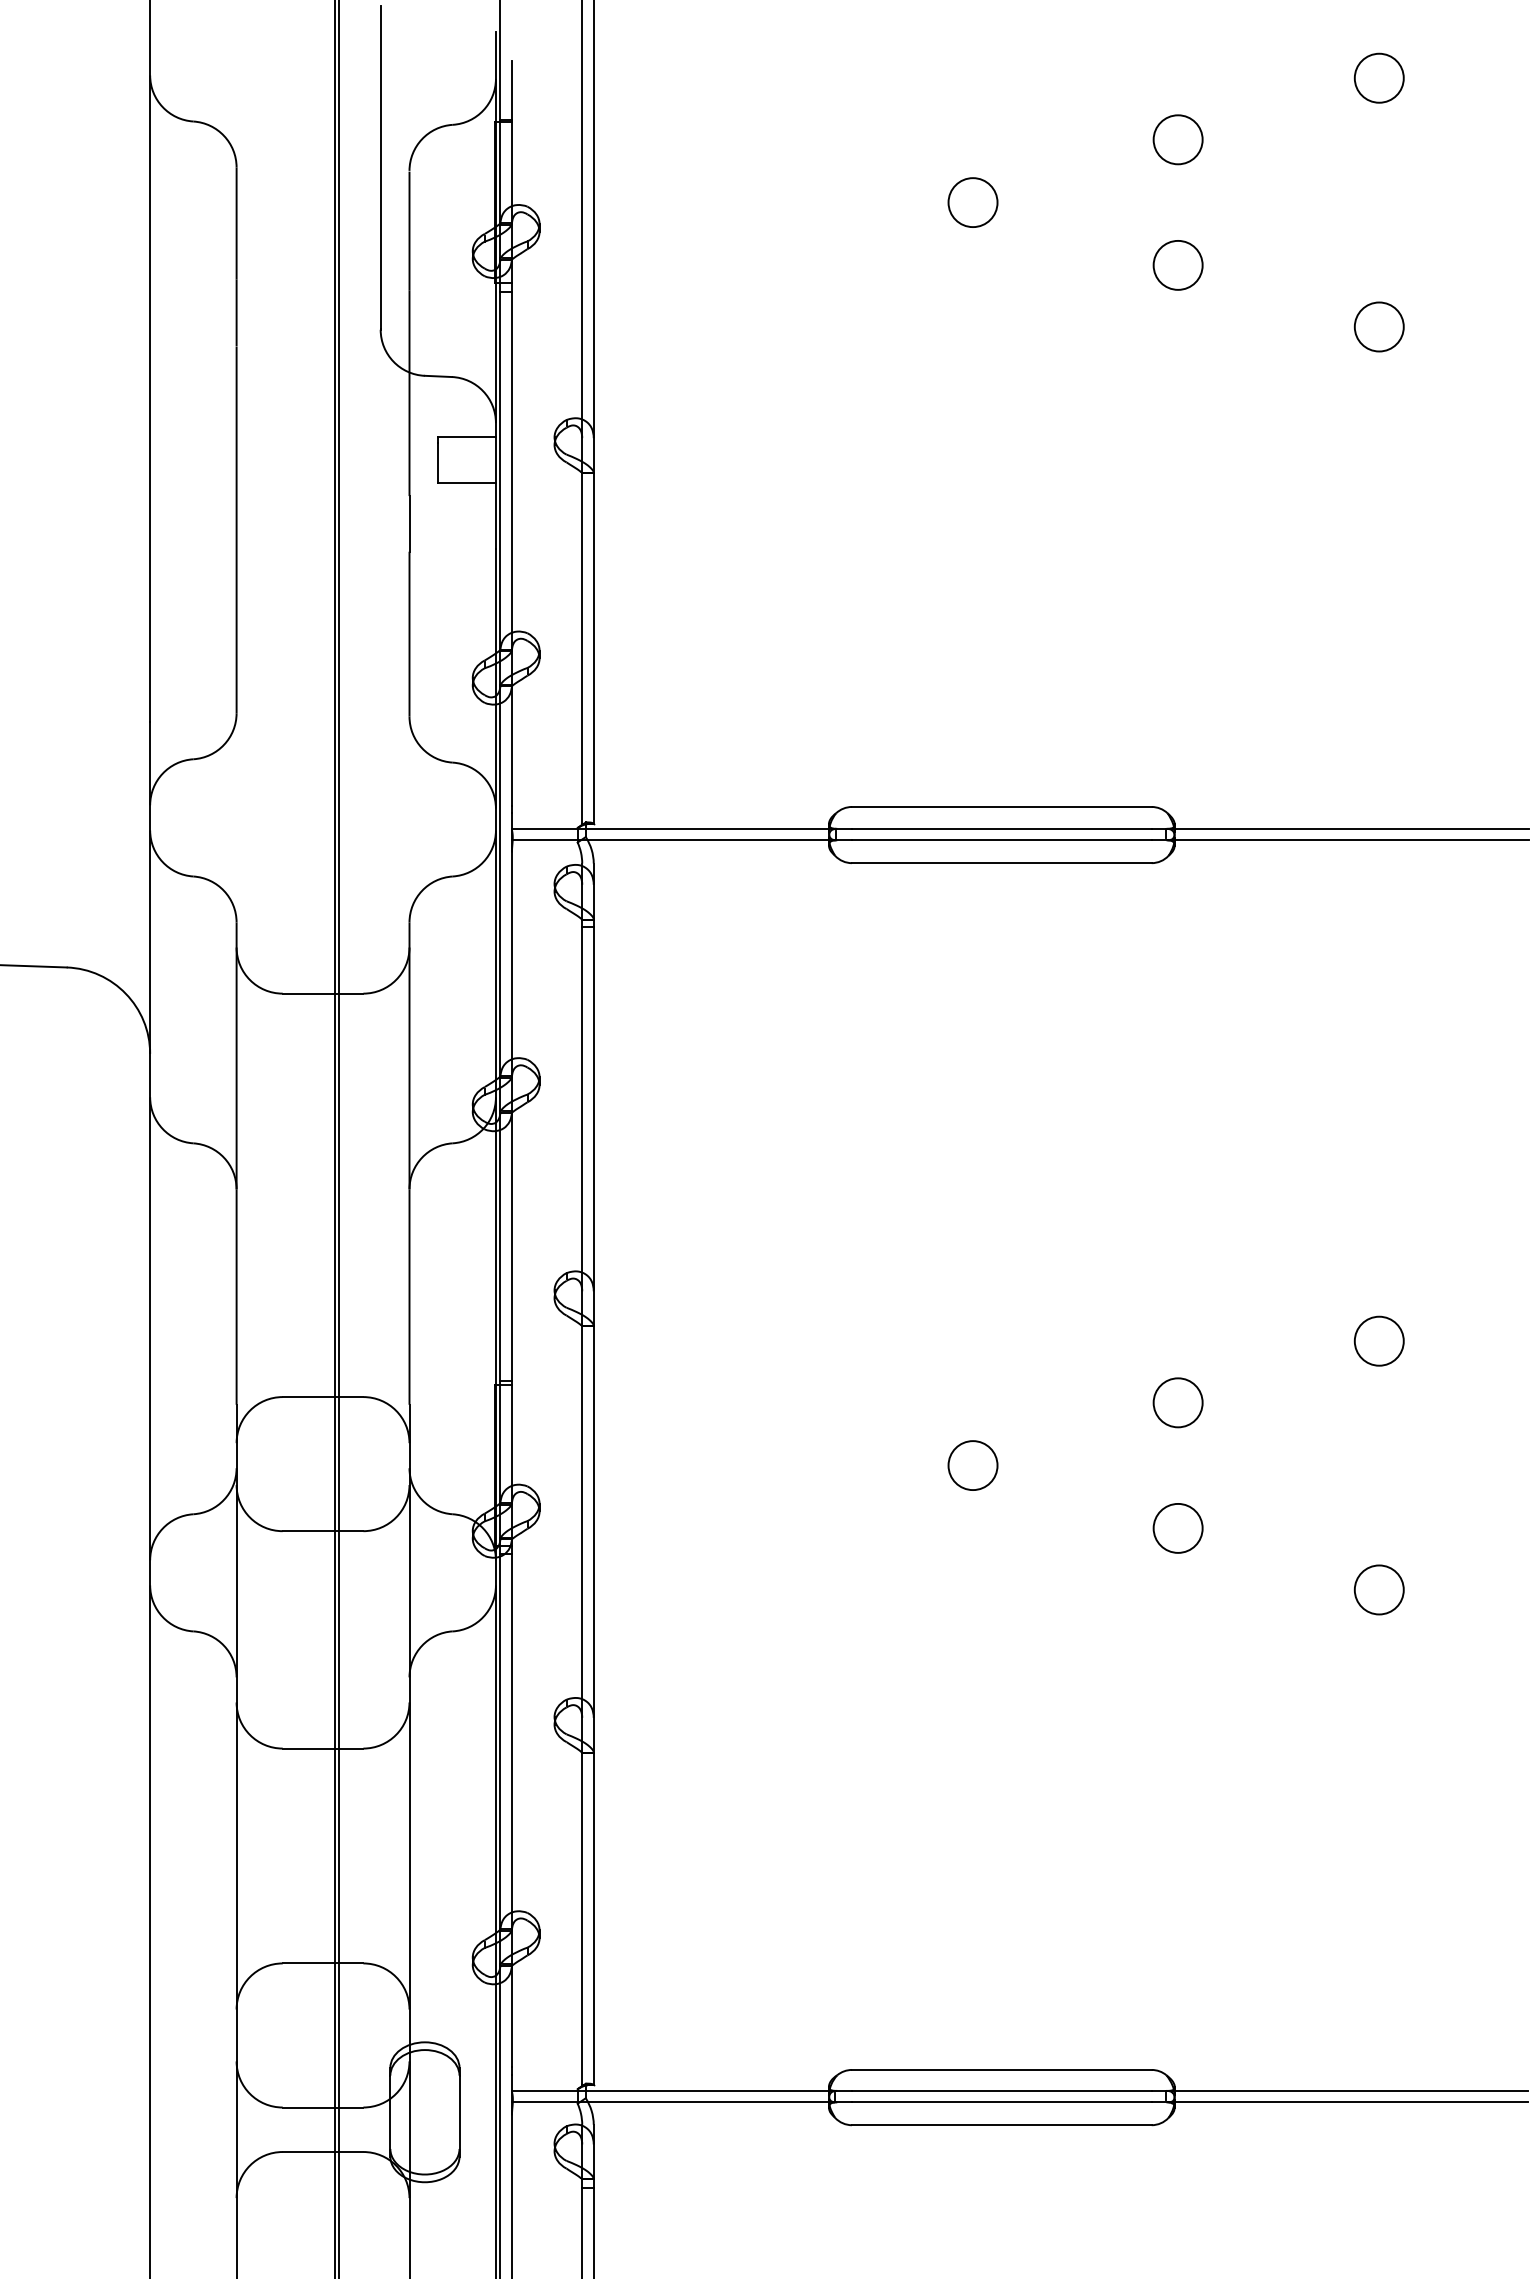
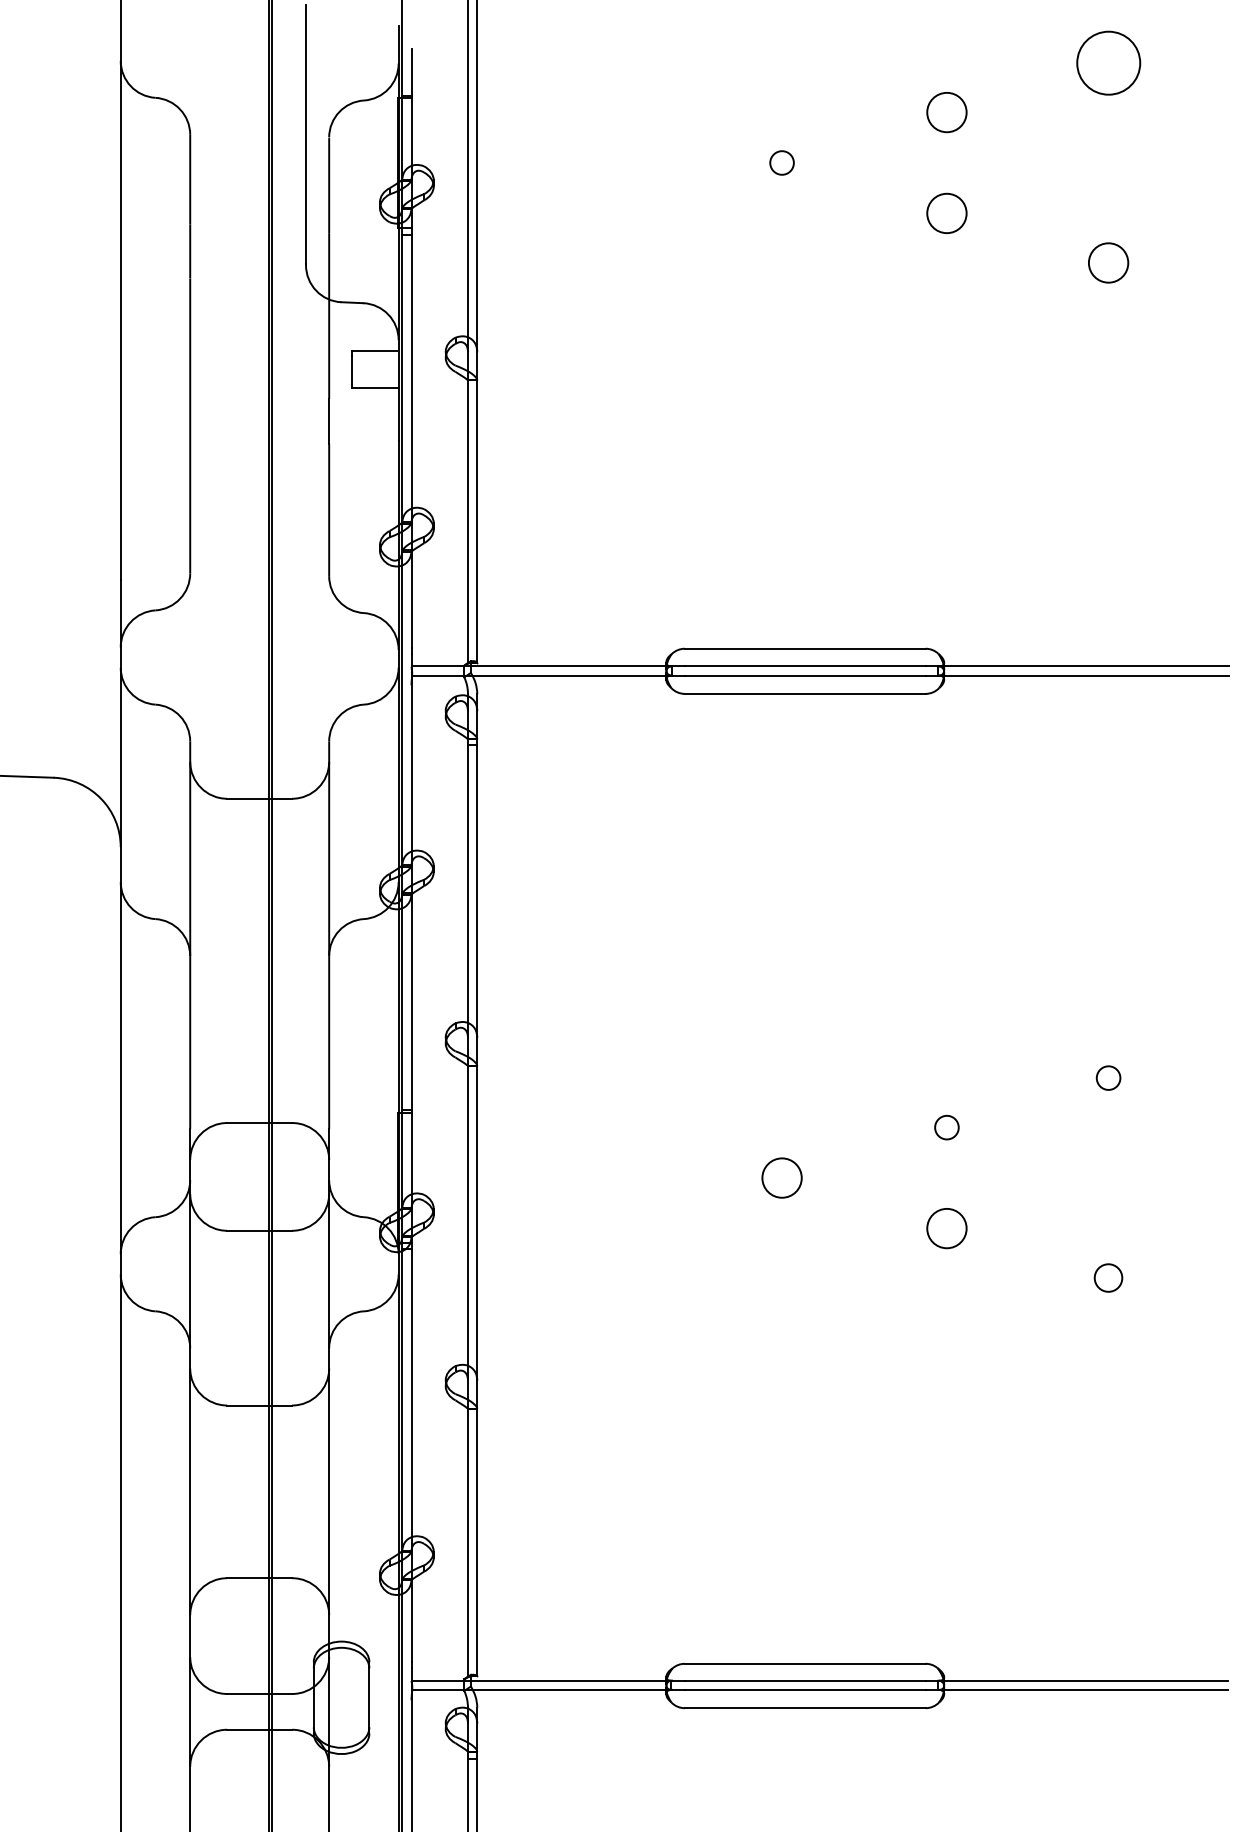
circle: (1378, 77) -> (1107, 62), size x1.6
circle: (972, 202) -> (781, 162), size x0.6
circle: (1378, 1340) -> (1107, 1077), size x0.6
circle: (1177, 1402) -> (946, 1127), size x0.6
circle: (1378, 1589) -> (1107, 1277), size x0.7

